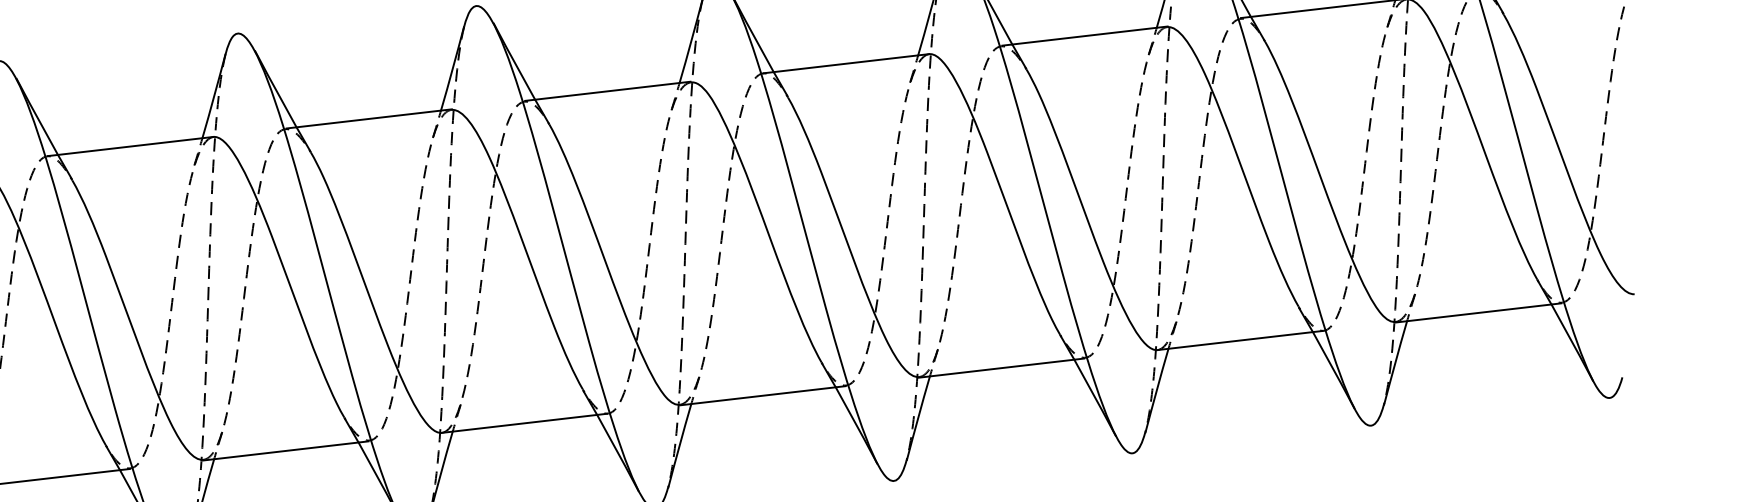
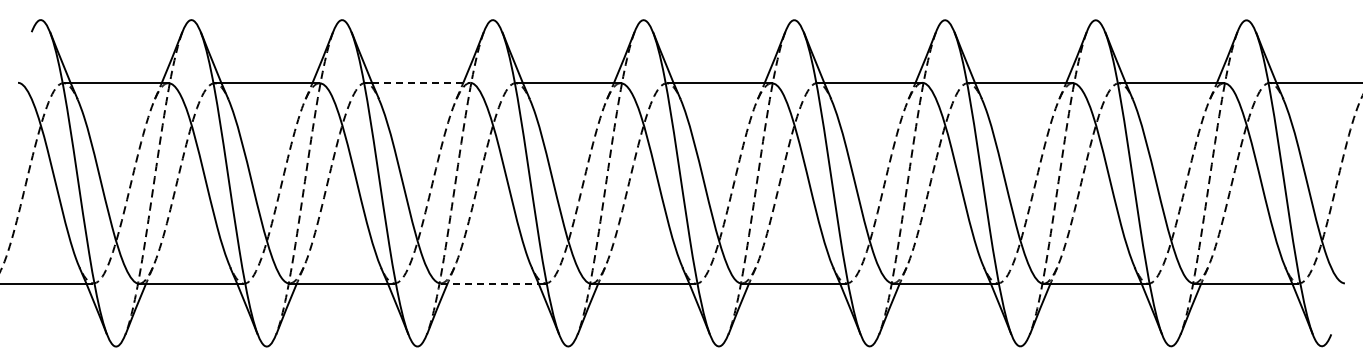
line: (136, 145) -> (421, 82), solid -> dashed
line: (282, 450) -> (490, 283), solid -> dashed

